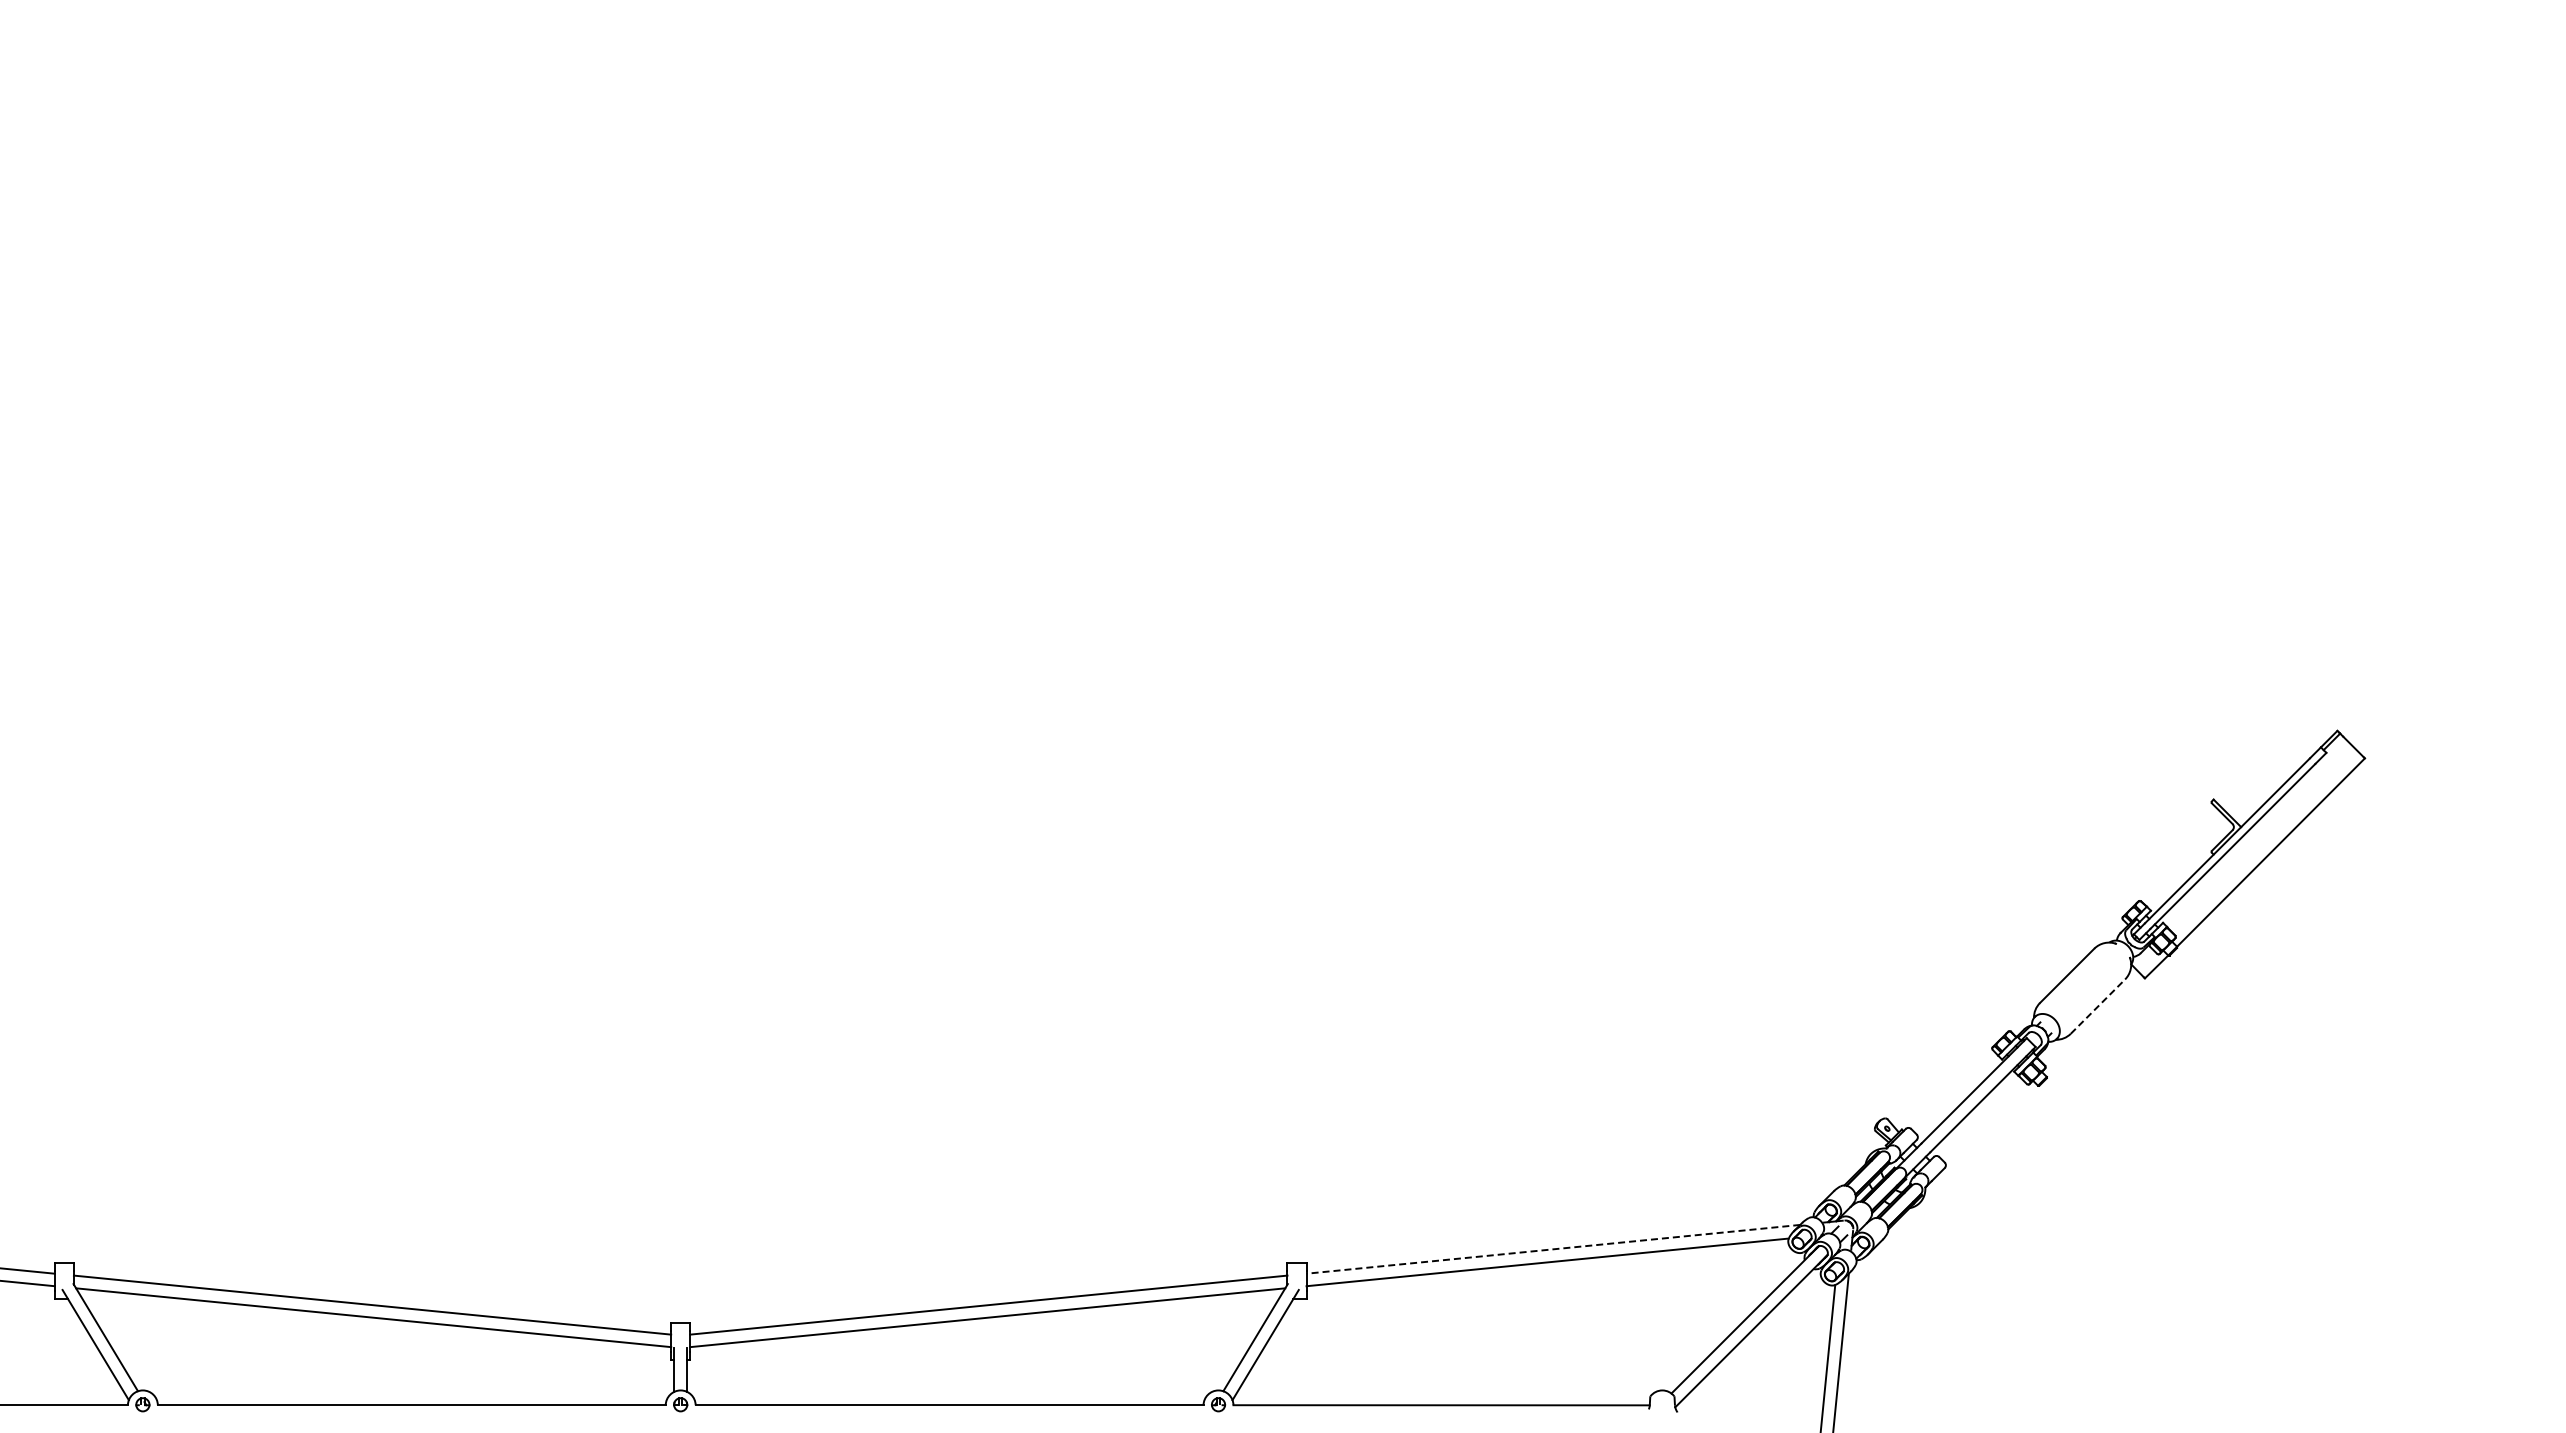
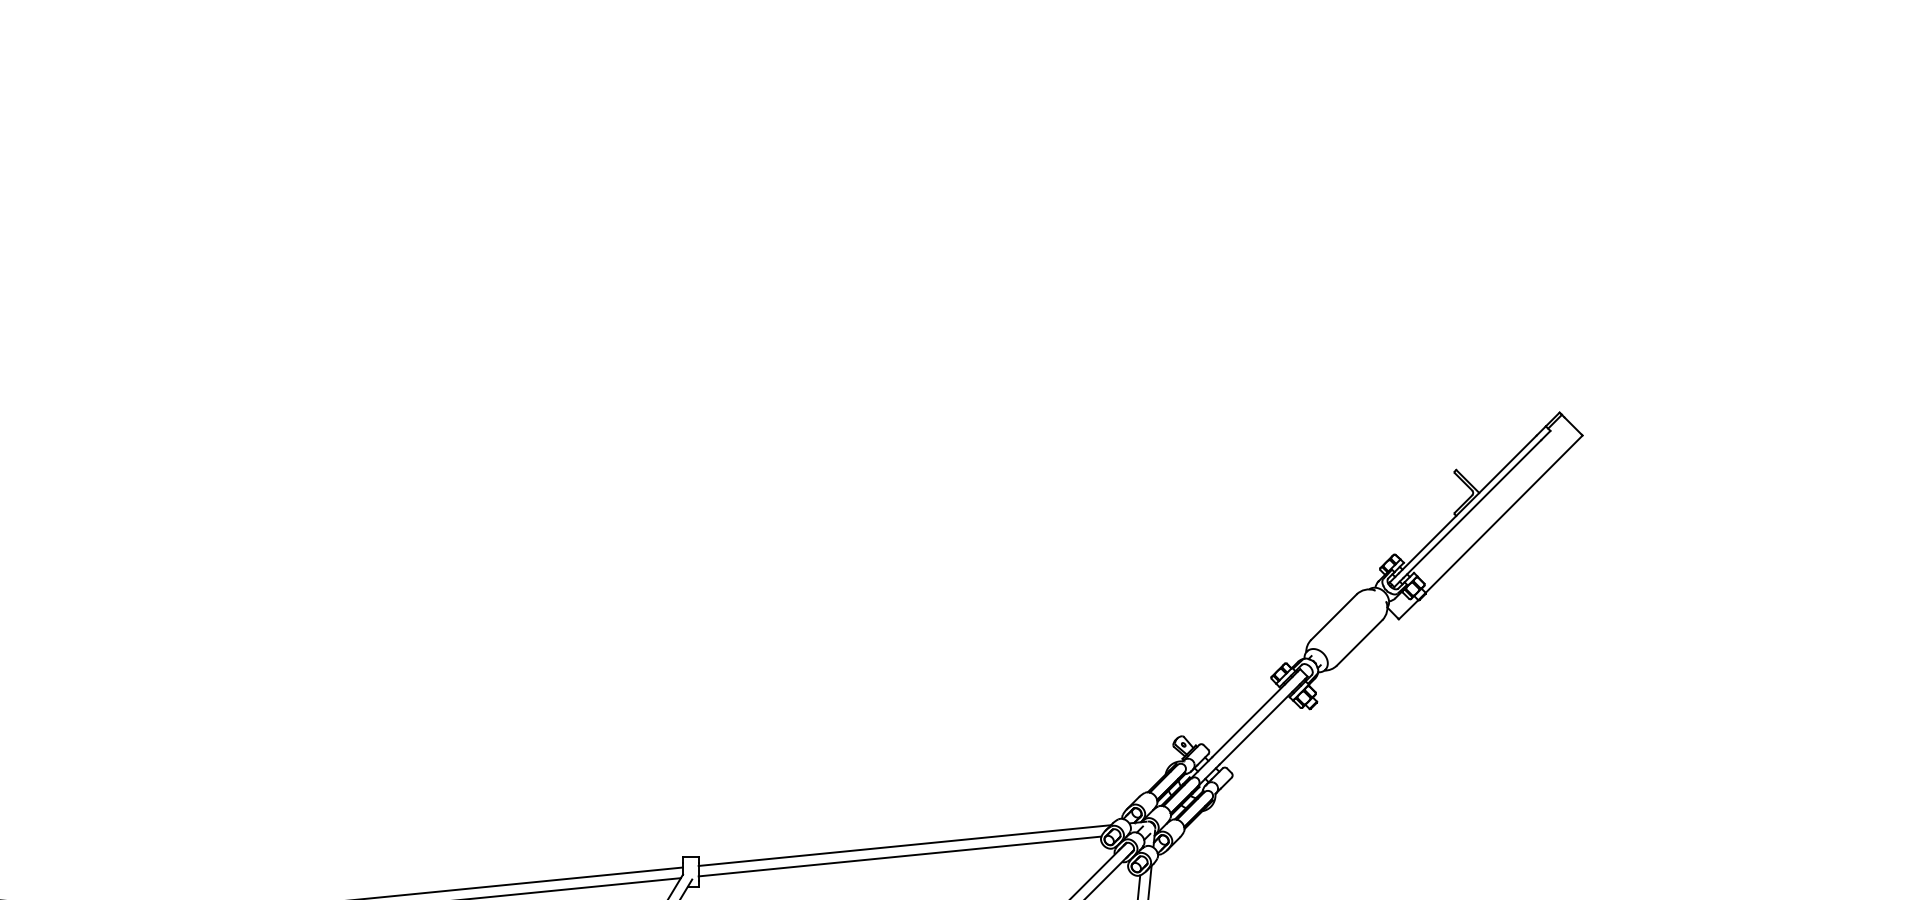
line: (2098, 1006) -> (1360, 642), dashed -> solid
line: (1552, 1249) -> (904, 845), dashed -> solid

